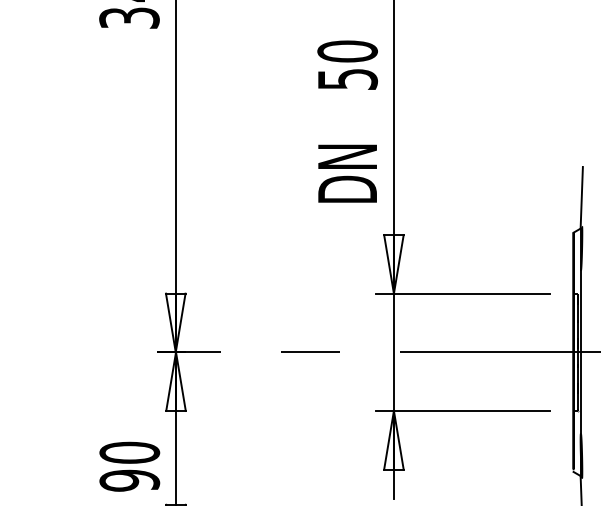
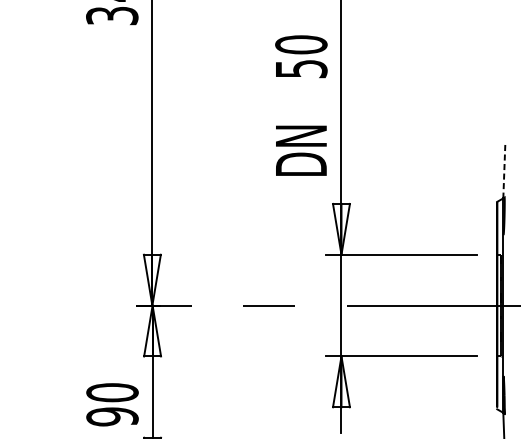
line: (581, 197) -> (504, 171), solid -> dashed

